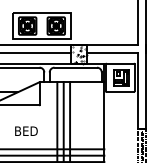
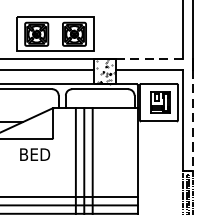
line: (113, 44) -> (149, 58), solid -> dashed
line: (146, 91) -> (193, 120), solid -> dashed
text: (26, 130) -> (35, 153), moved

